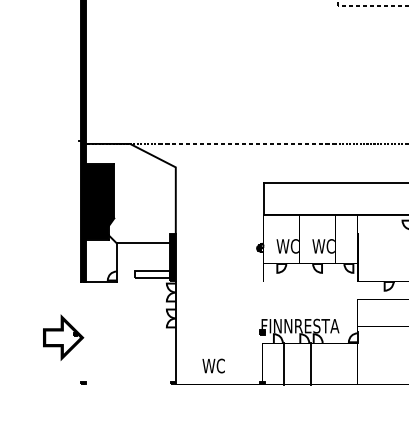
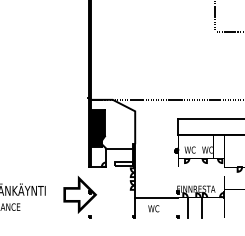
part: (62, 336) -> (79, 194), size x1.67
line: (219, 343) -> (156, 197), added

